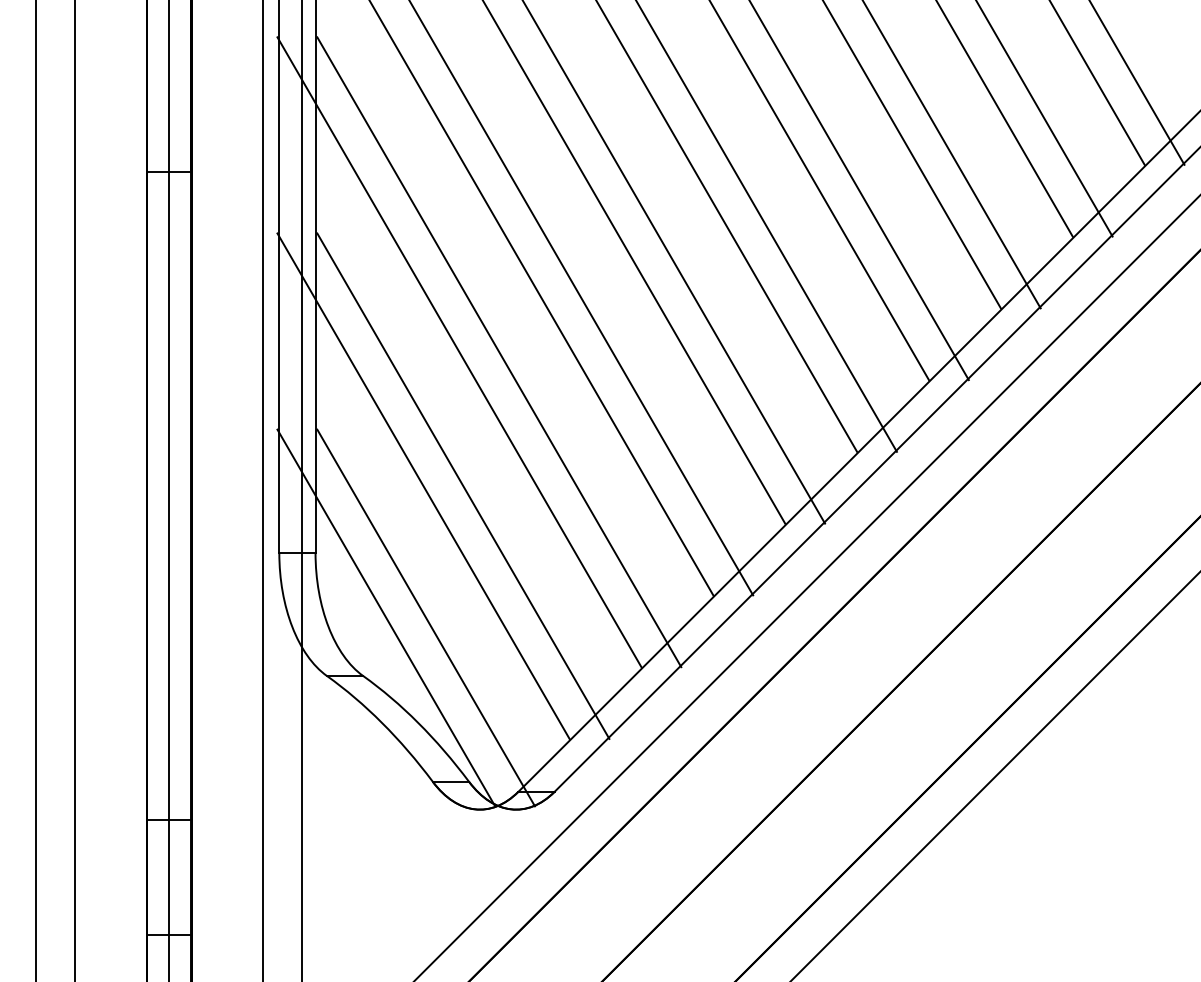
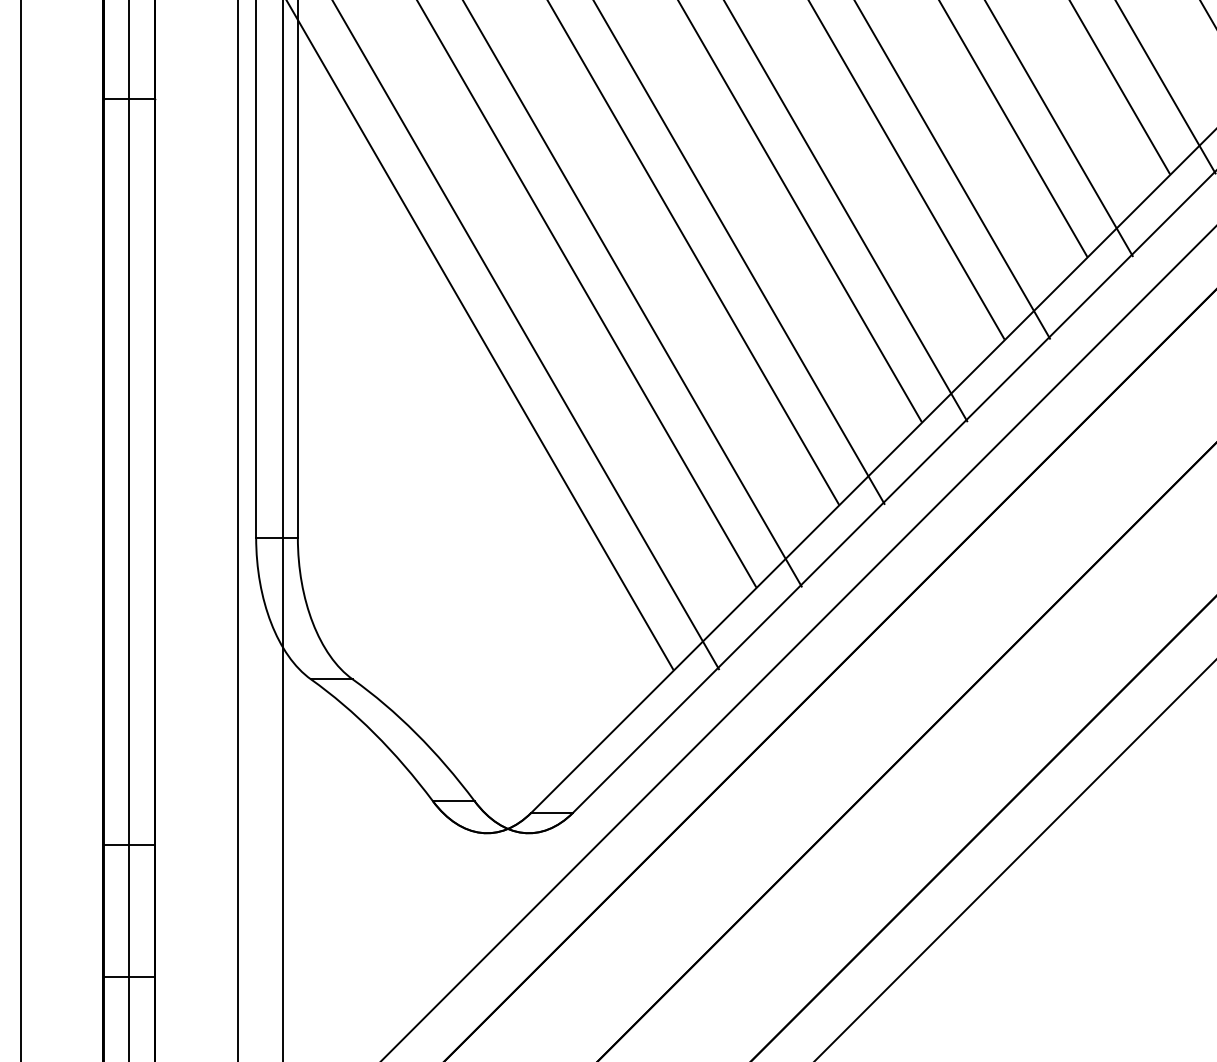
line: (423, 485) -> (422, 460), removed
line: (463, 485) -> (468, 460), removed
line: (386, 617) -> (379, 612), removed
line: (426, 617) -> (425, 612), removed

